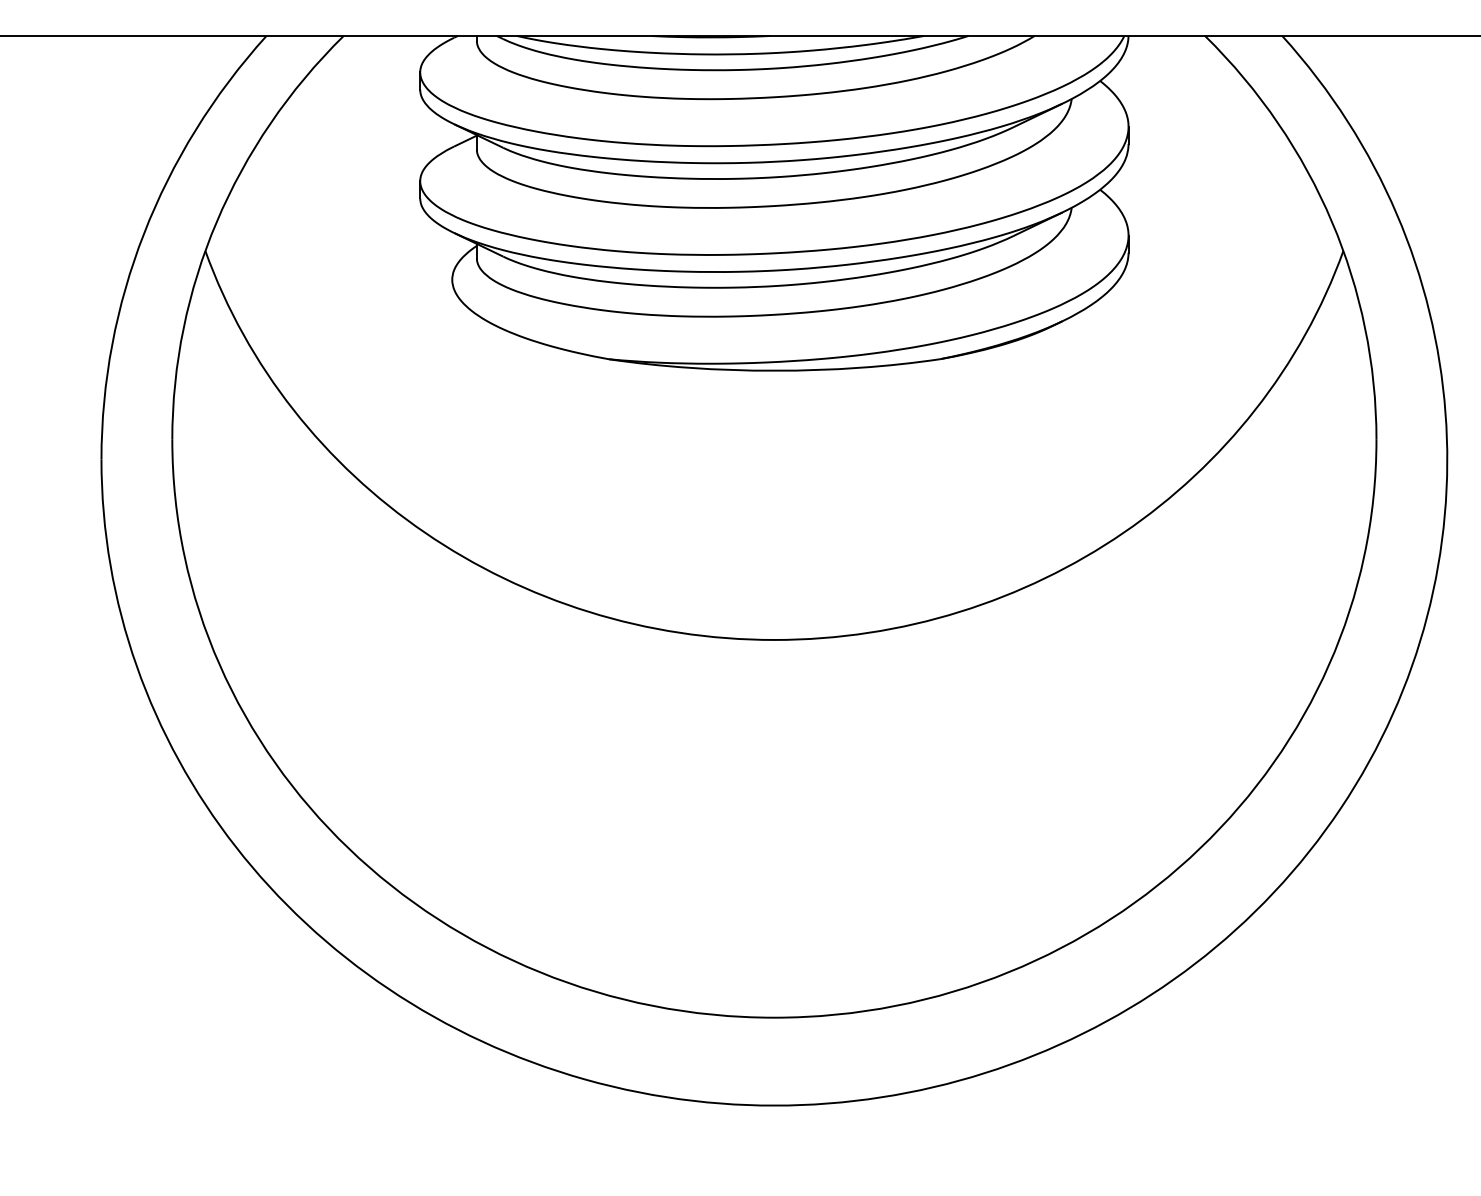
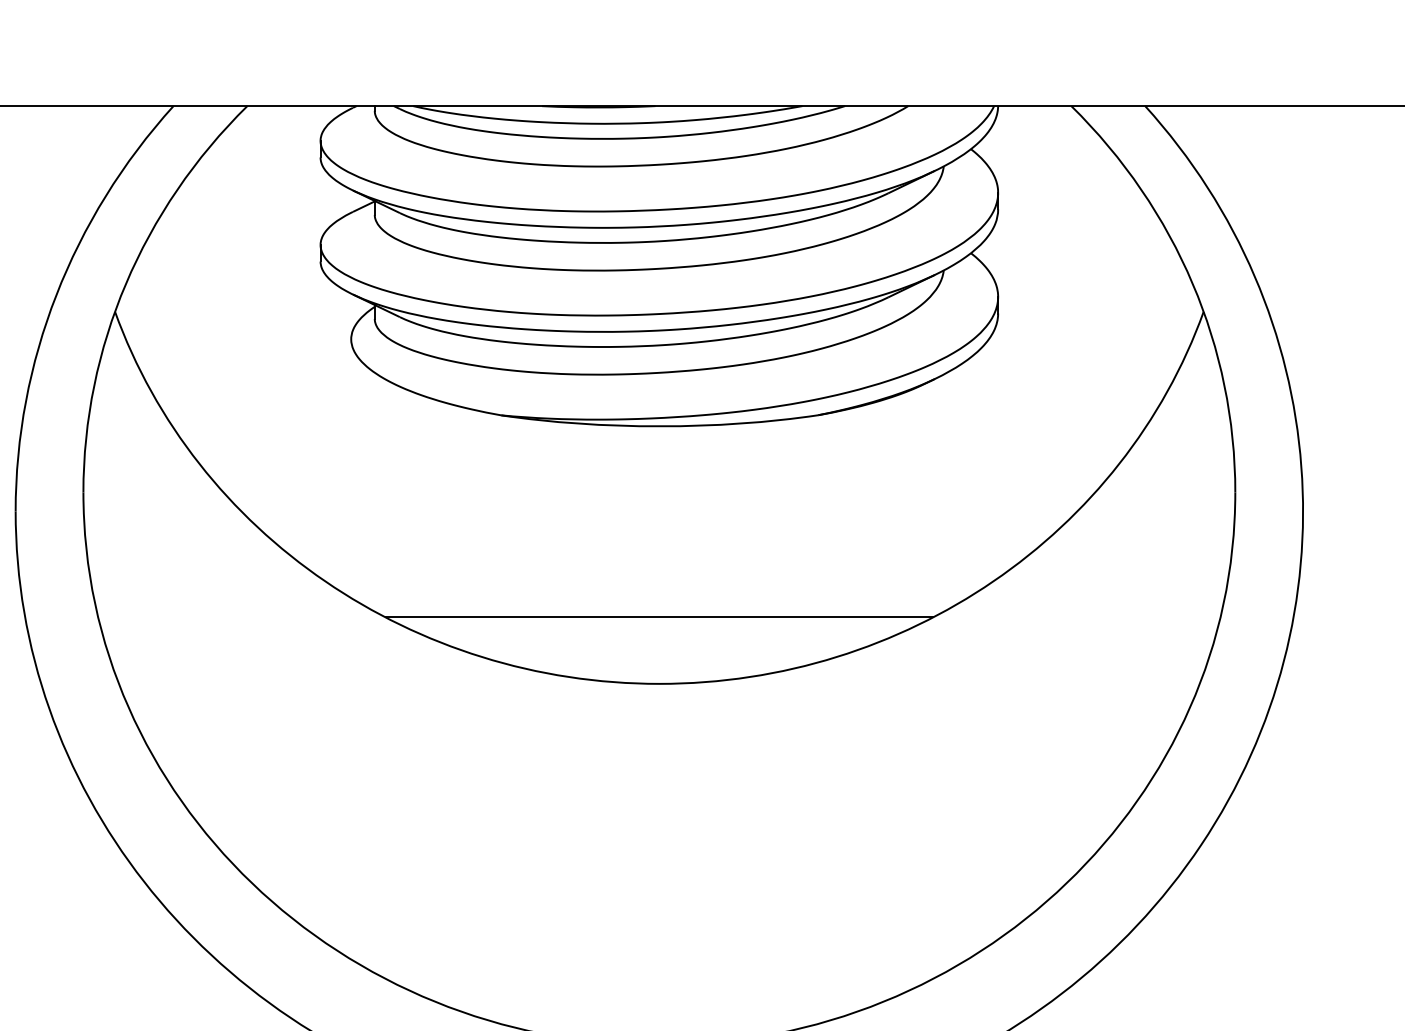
line: (774, 570) -> (659, 617), added

